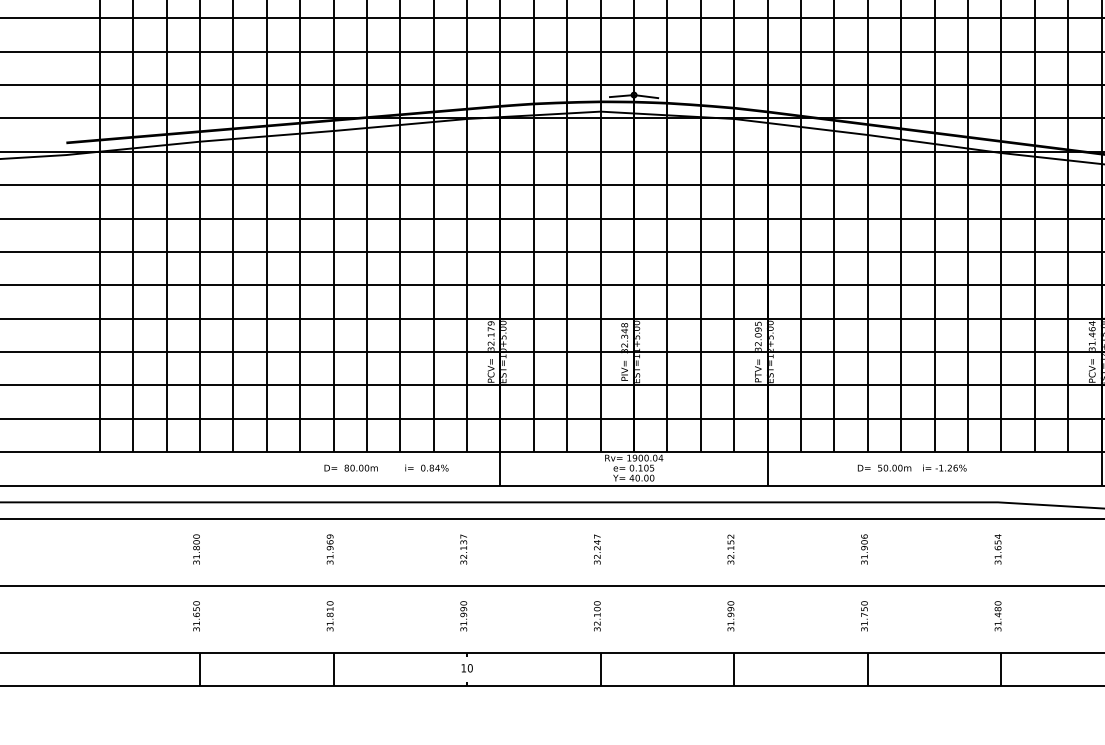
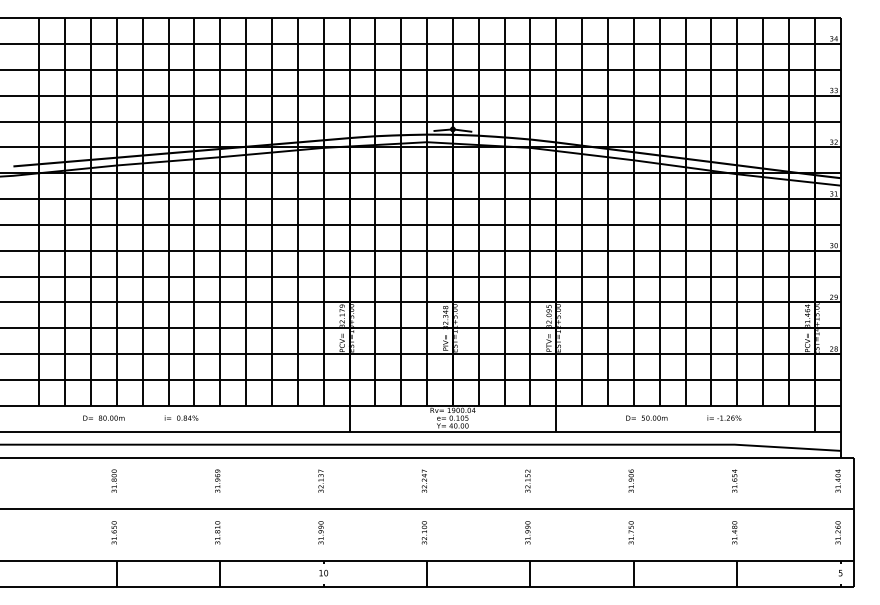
text: (350, 467) -> (103, 417), moved
text: (426, 467) -> (181, 417), moved
text: (944, 467) -> (724, 417), moved

